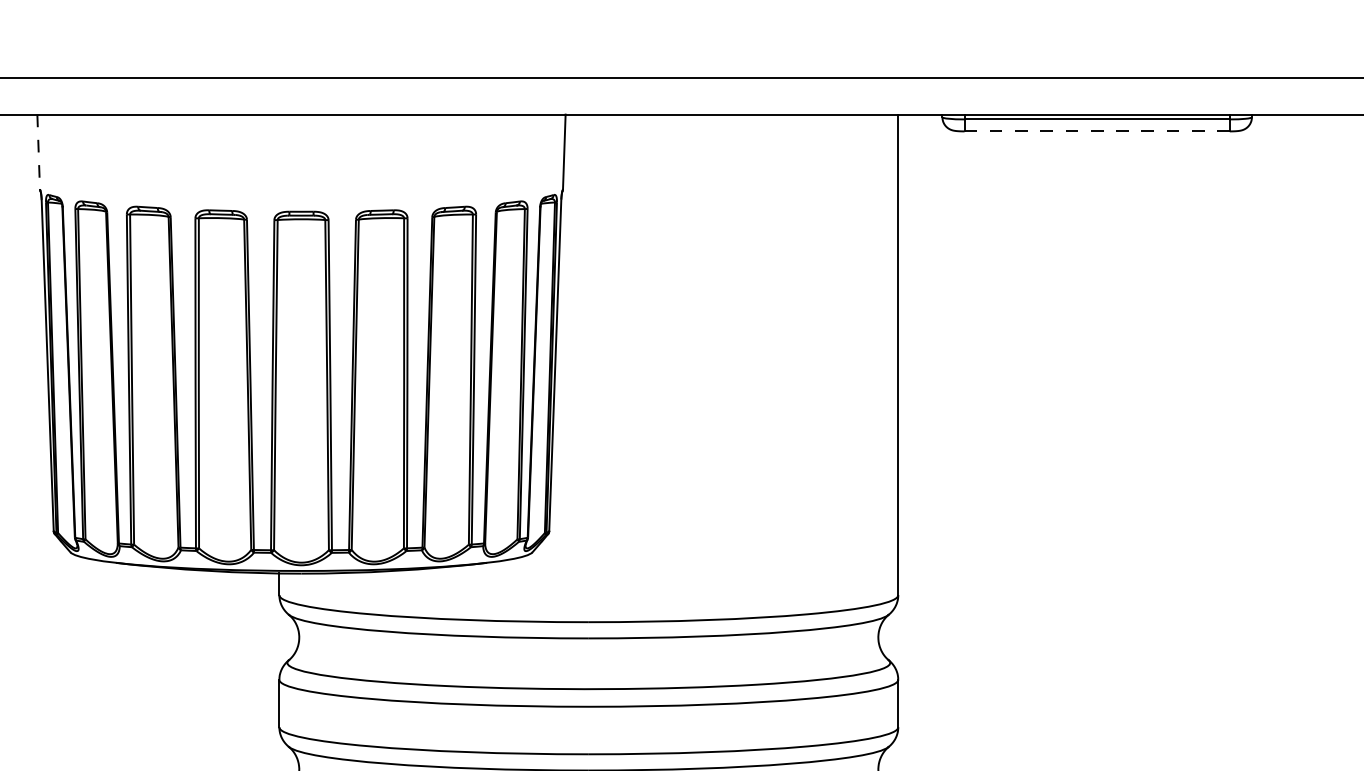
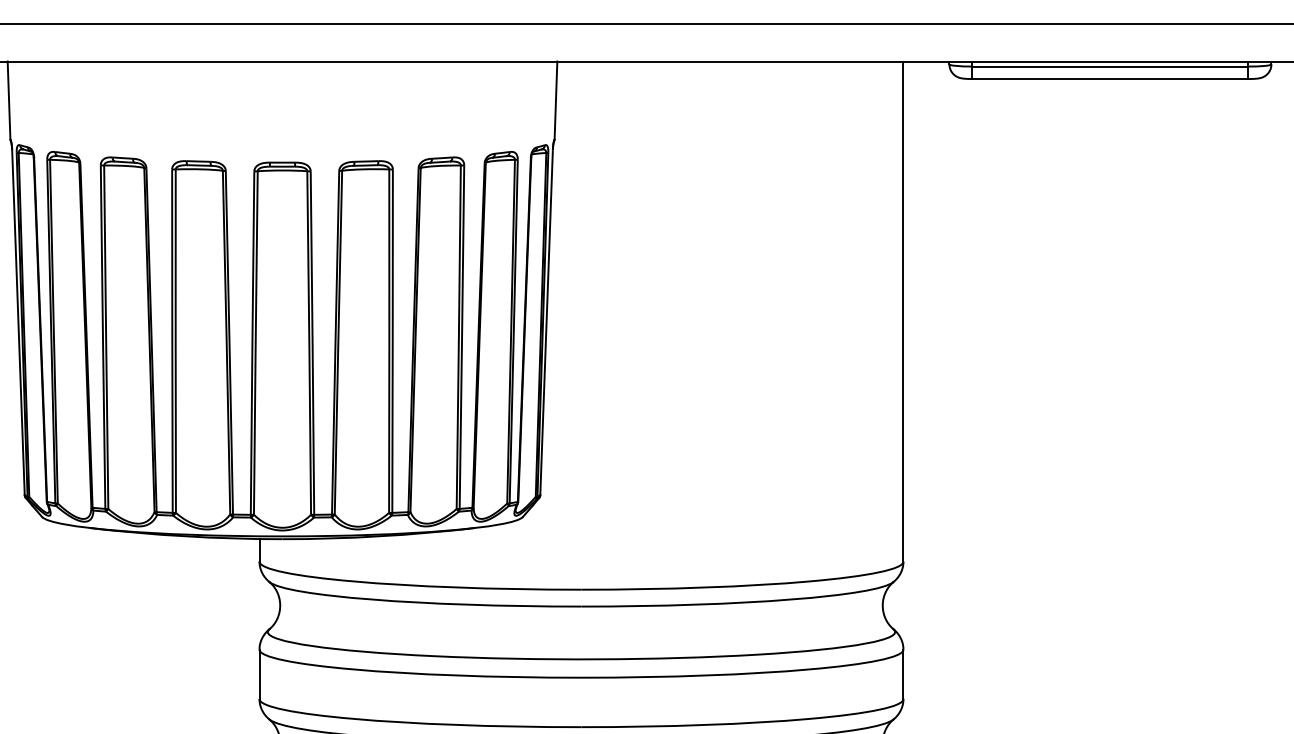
line: (1097, 131) -> (1110, 79), dashed -> solid
line: (38, 152) -> (8, 100), dashed -> solid

